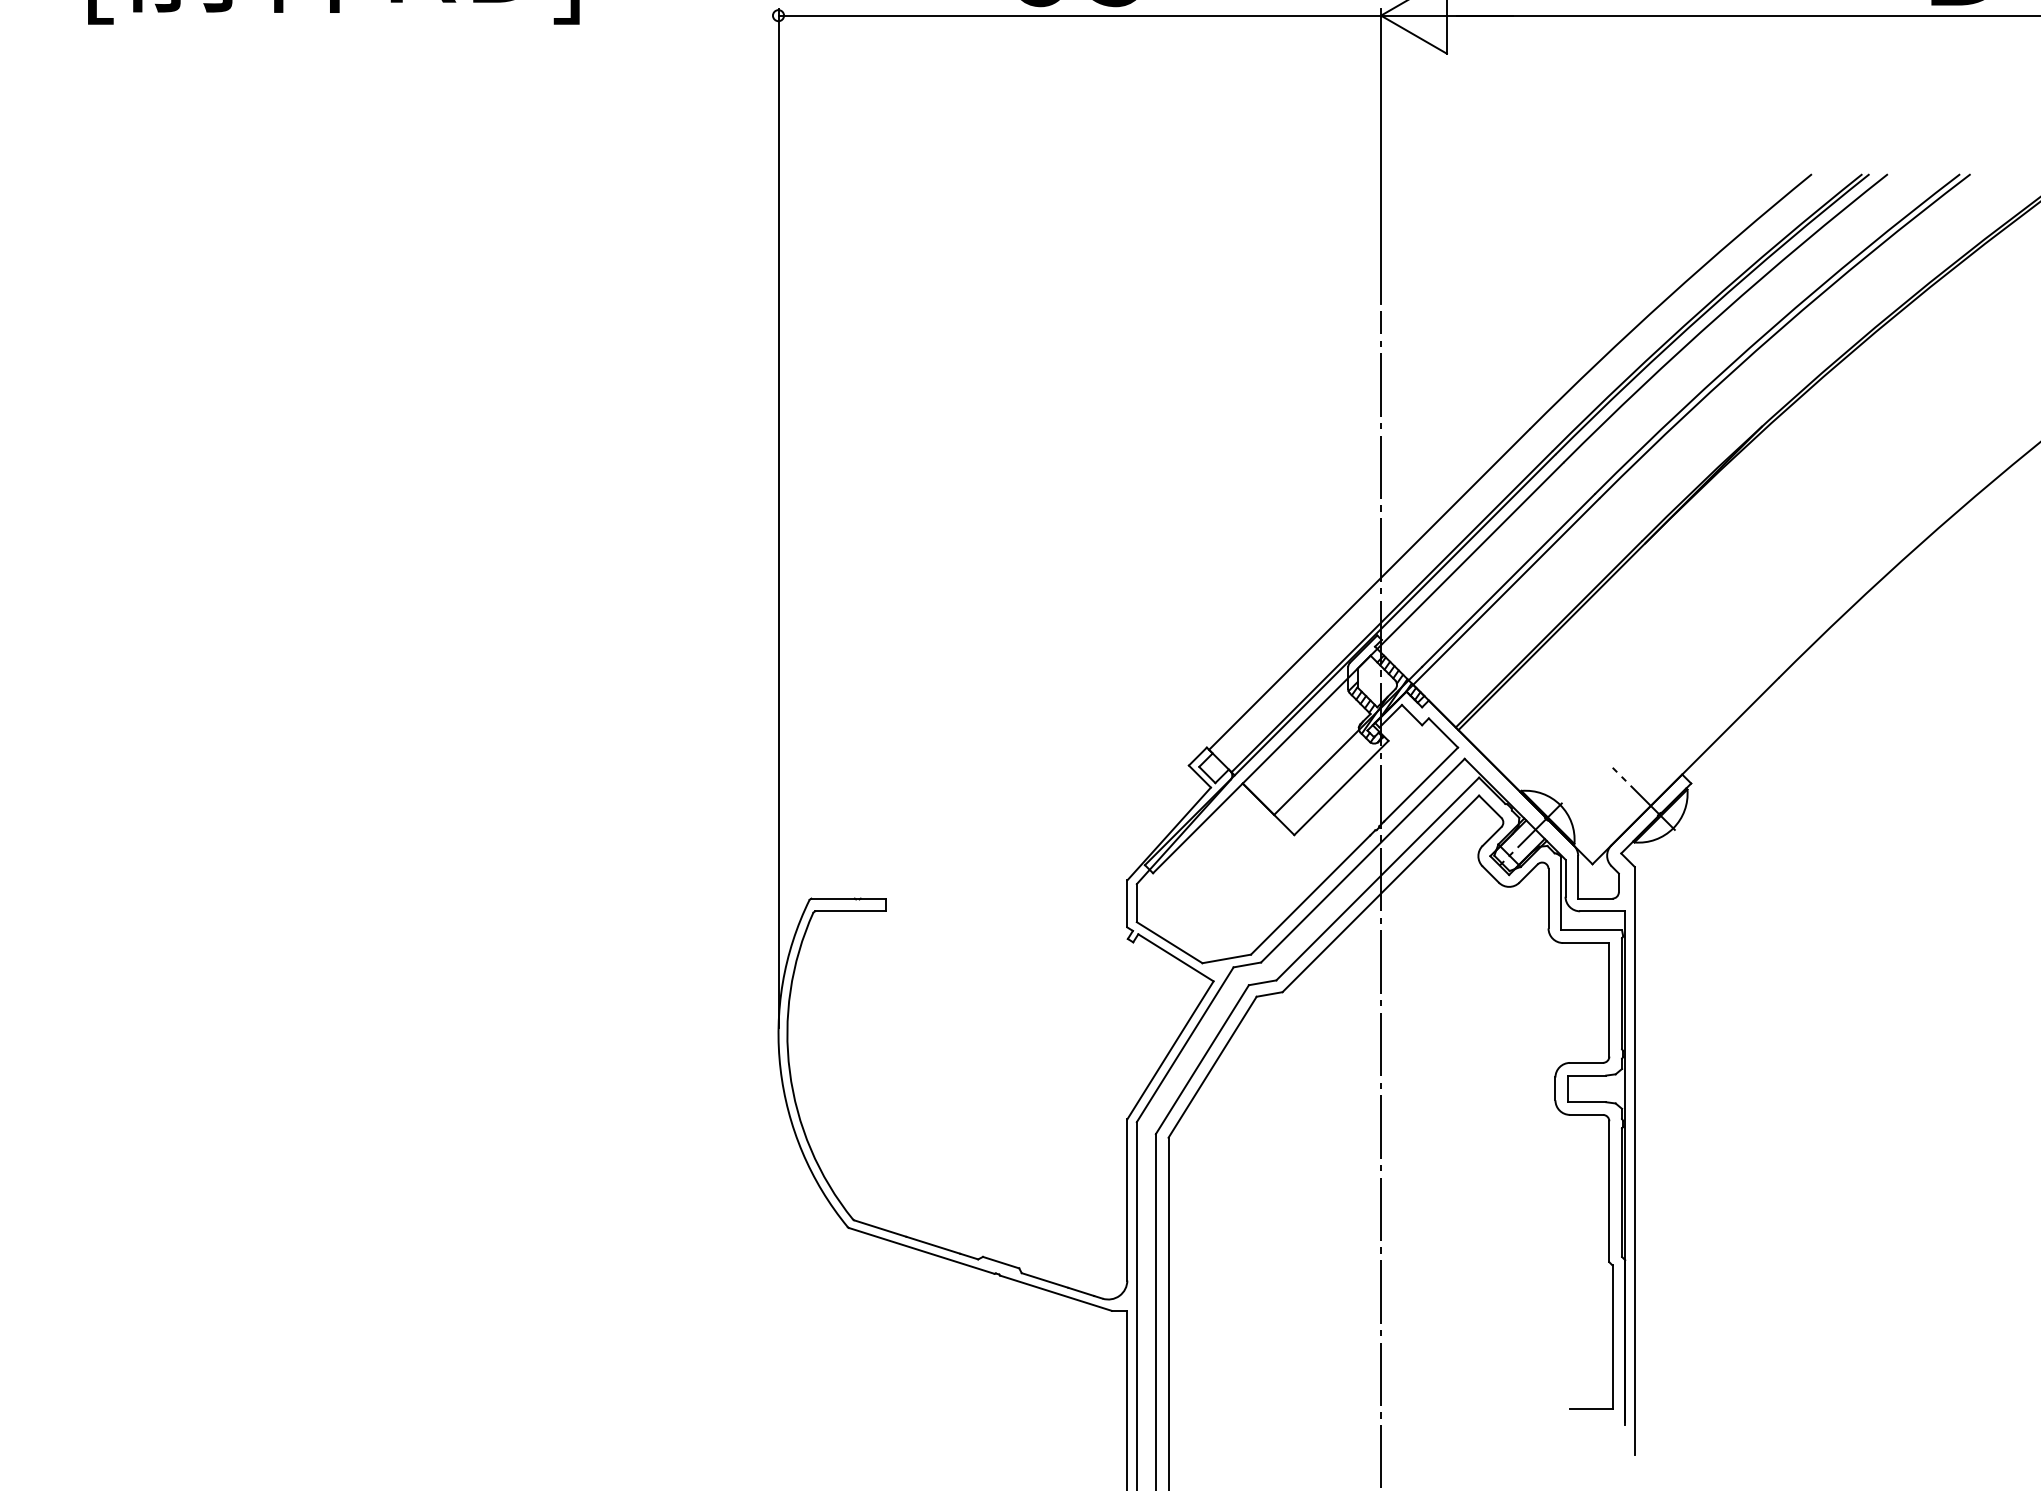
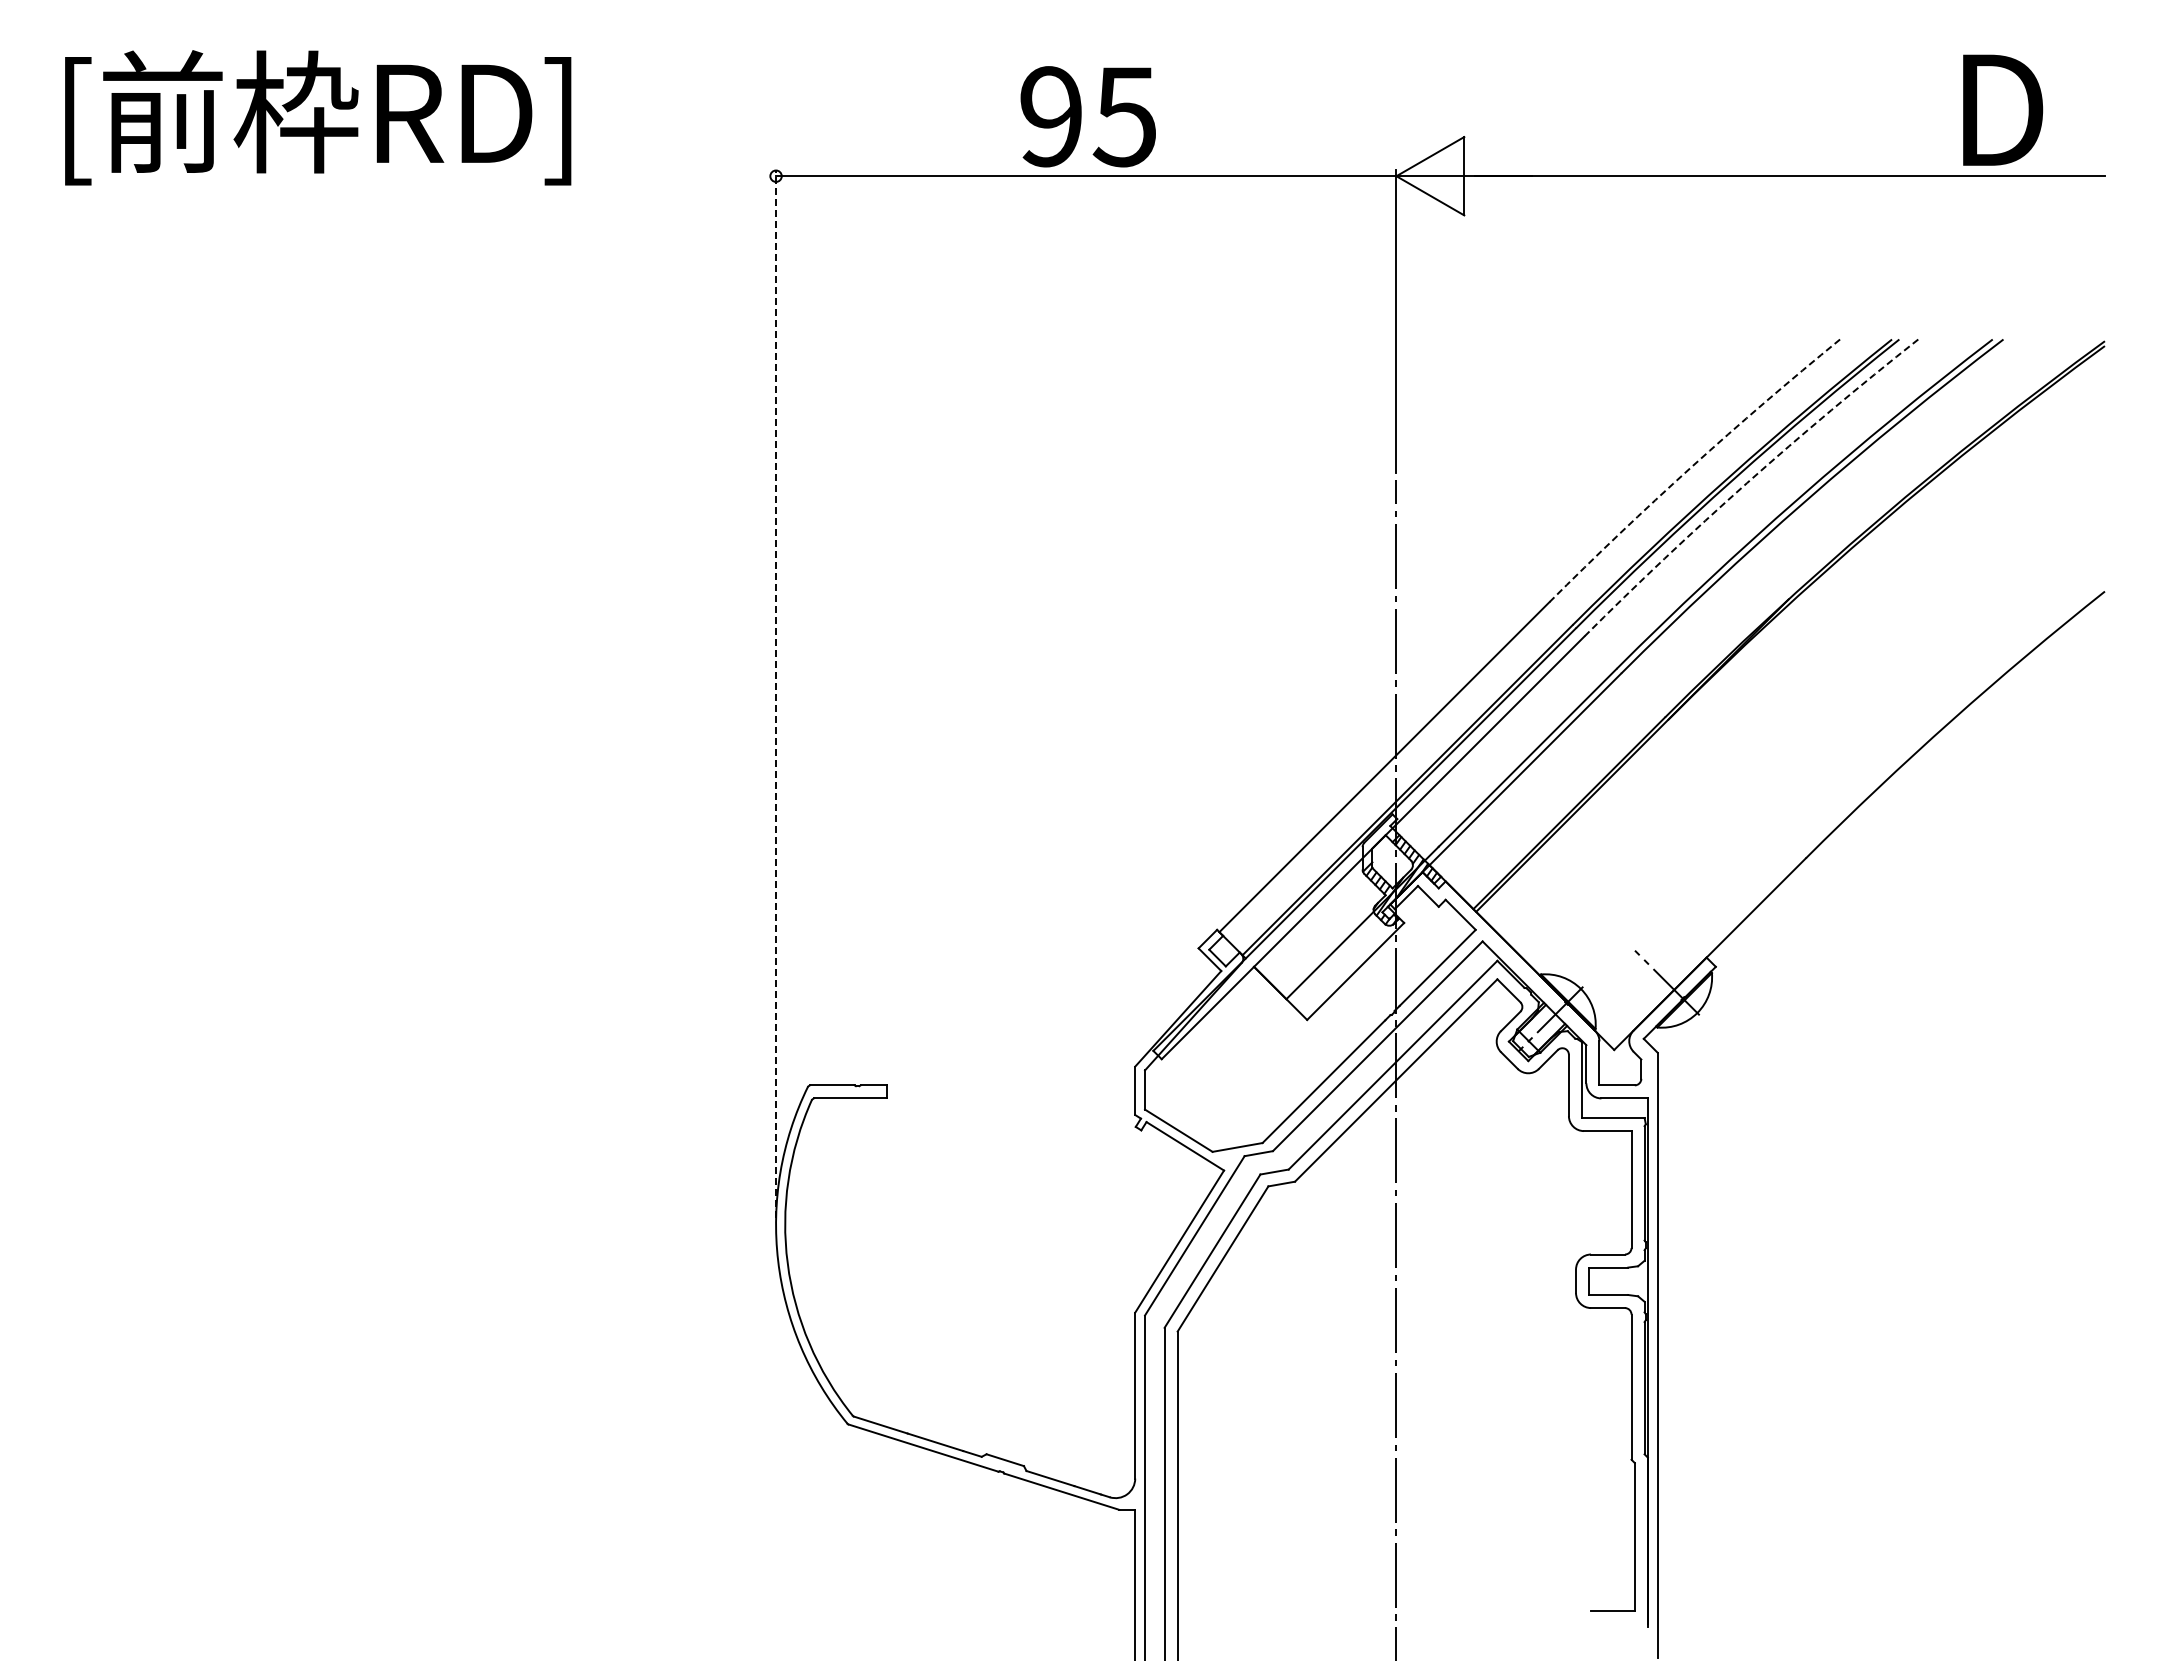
arc: (1667, 298) -> (1691, 467), solid -> dashed
arc: (1721, 314) -> (1746, 483), solid -> dashed
line: (778, 518) -> (776, 693), solid -> dashed

